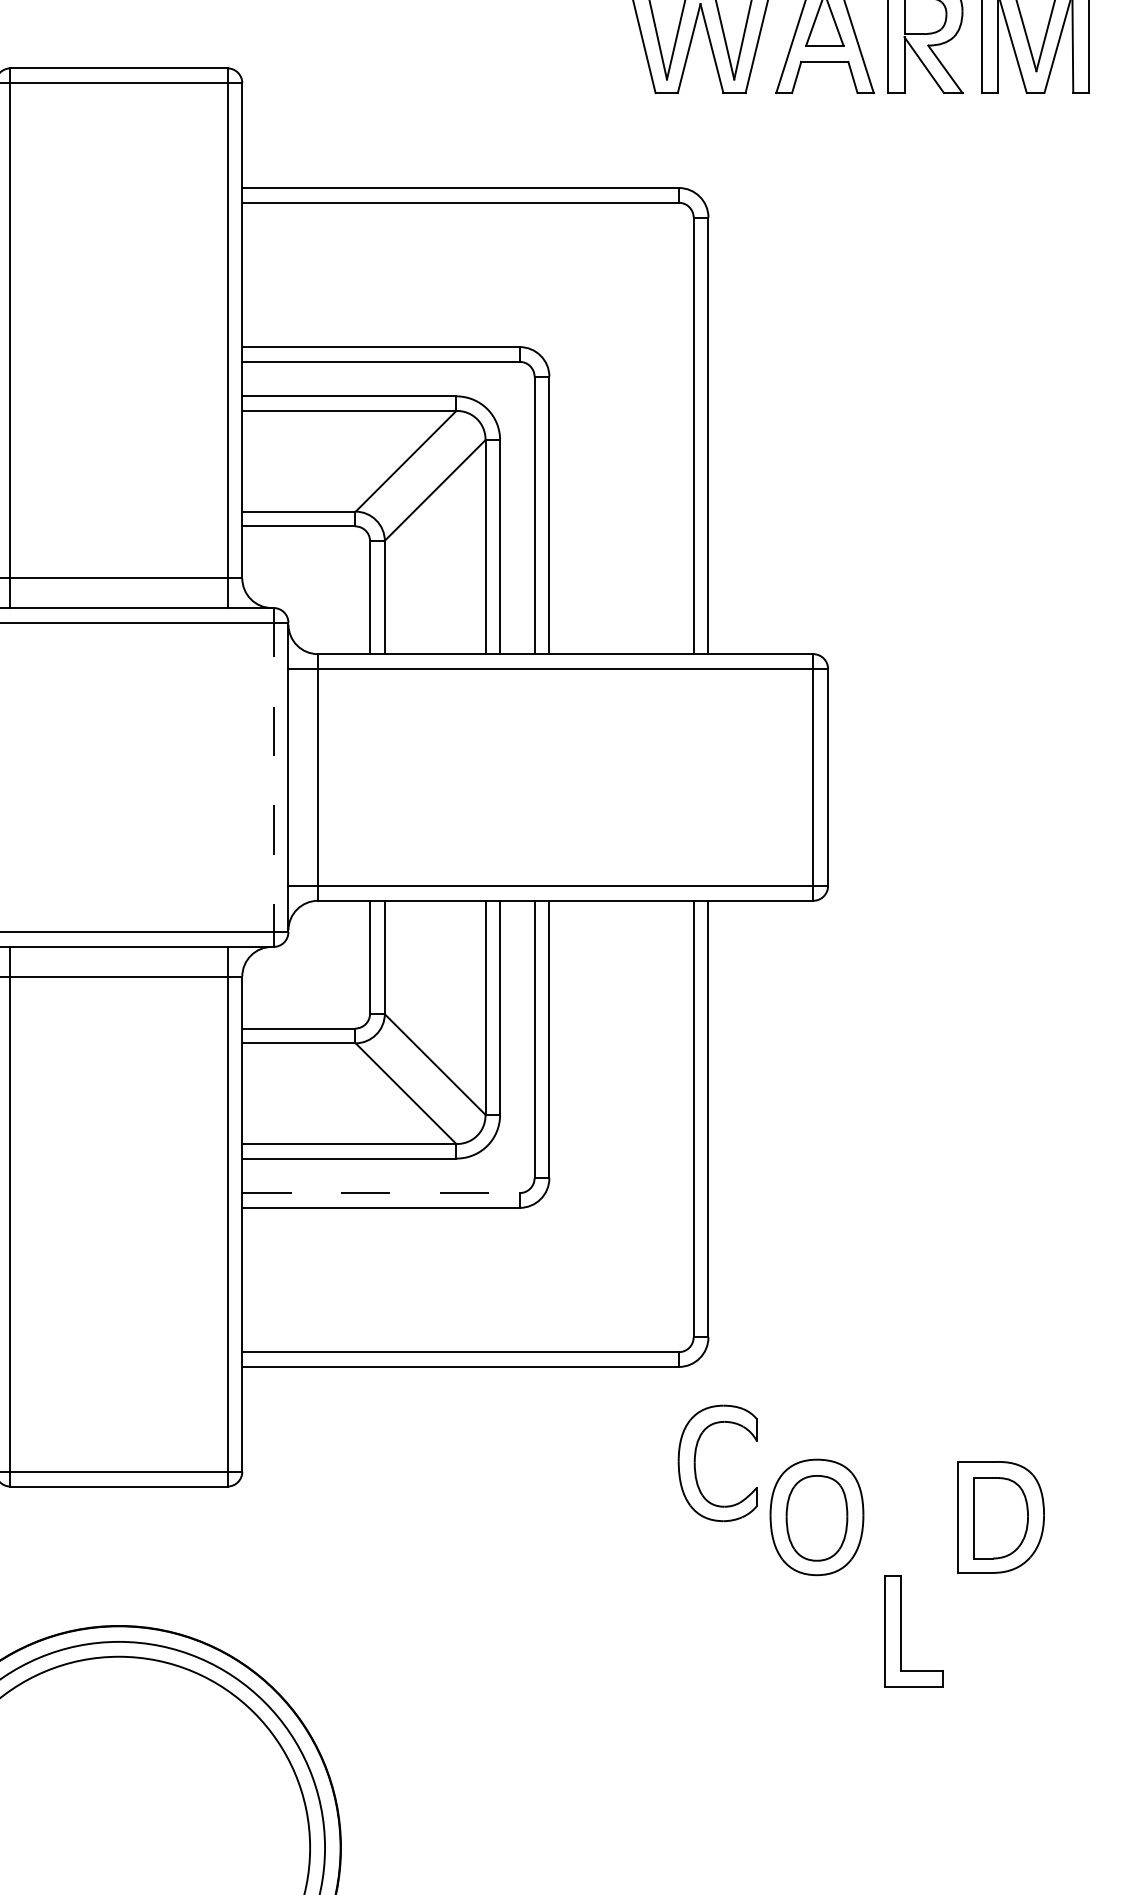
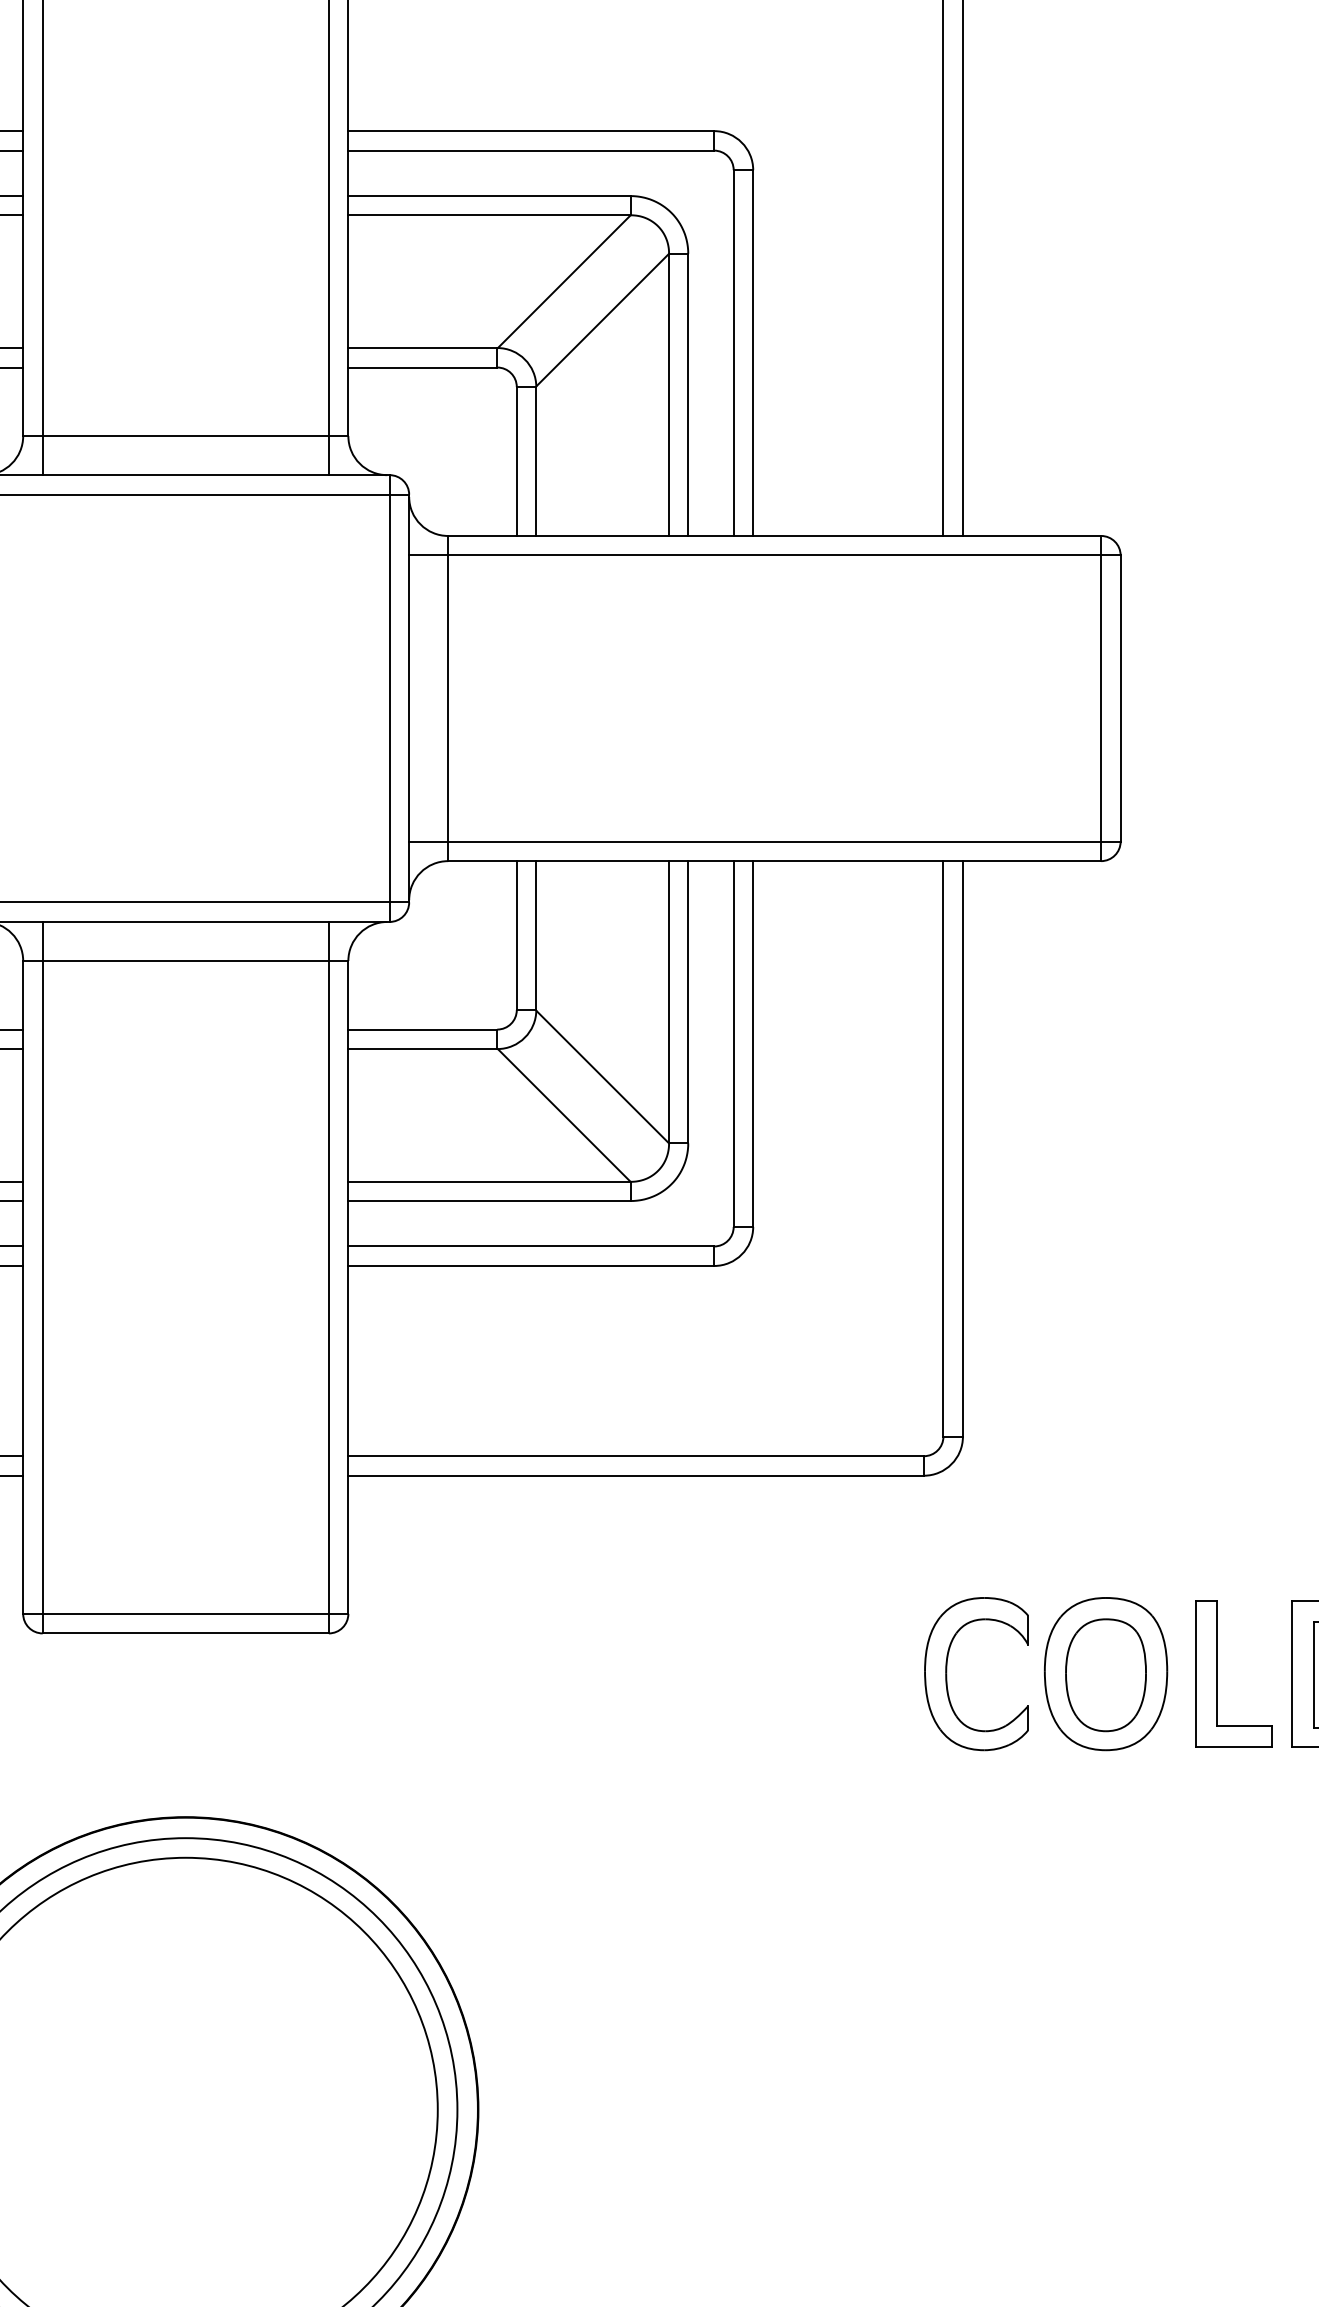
line: (273, 777) -> (389, 698), dashed -> solid
line: (381, 1193) -> (531, 1247), dashed -> solid
part: (695, 1463) -> (947, 1674), moved
part: (901, 1631) -> (1217, 1674), moved

